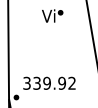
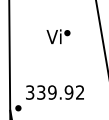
text: (52, 15) -> (58, 36), moved

